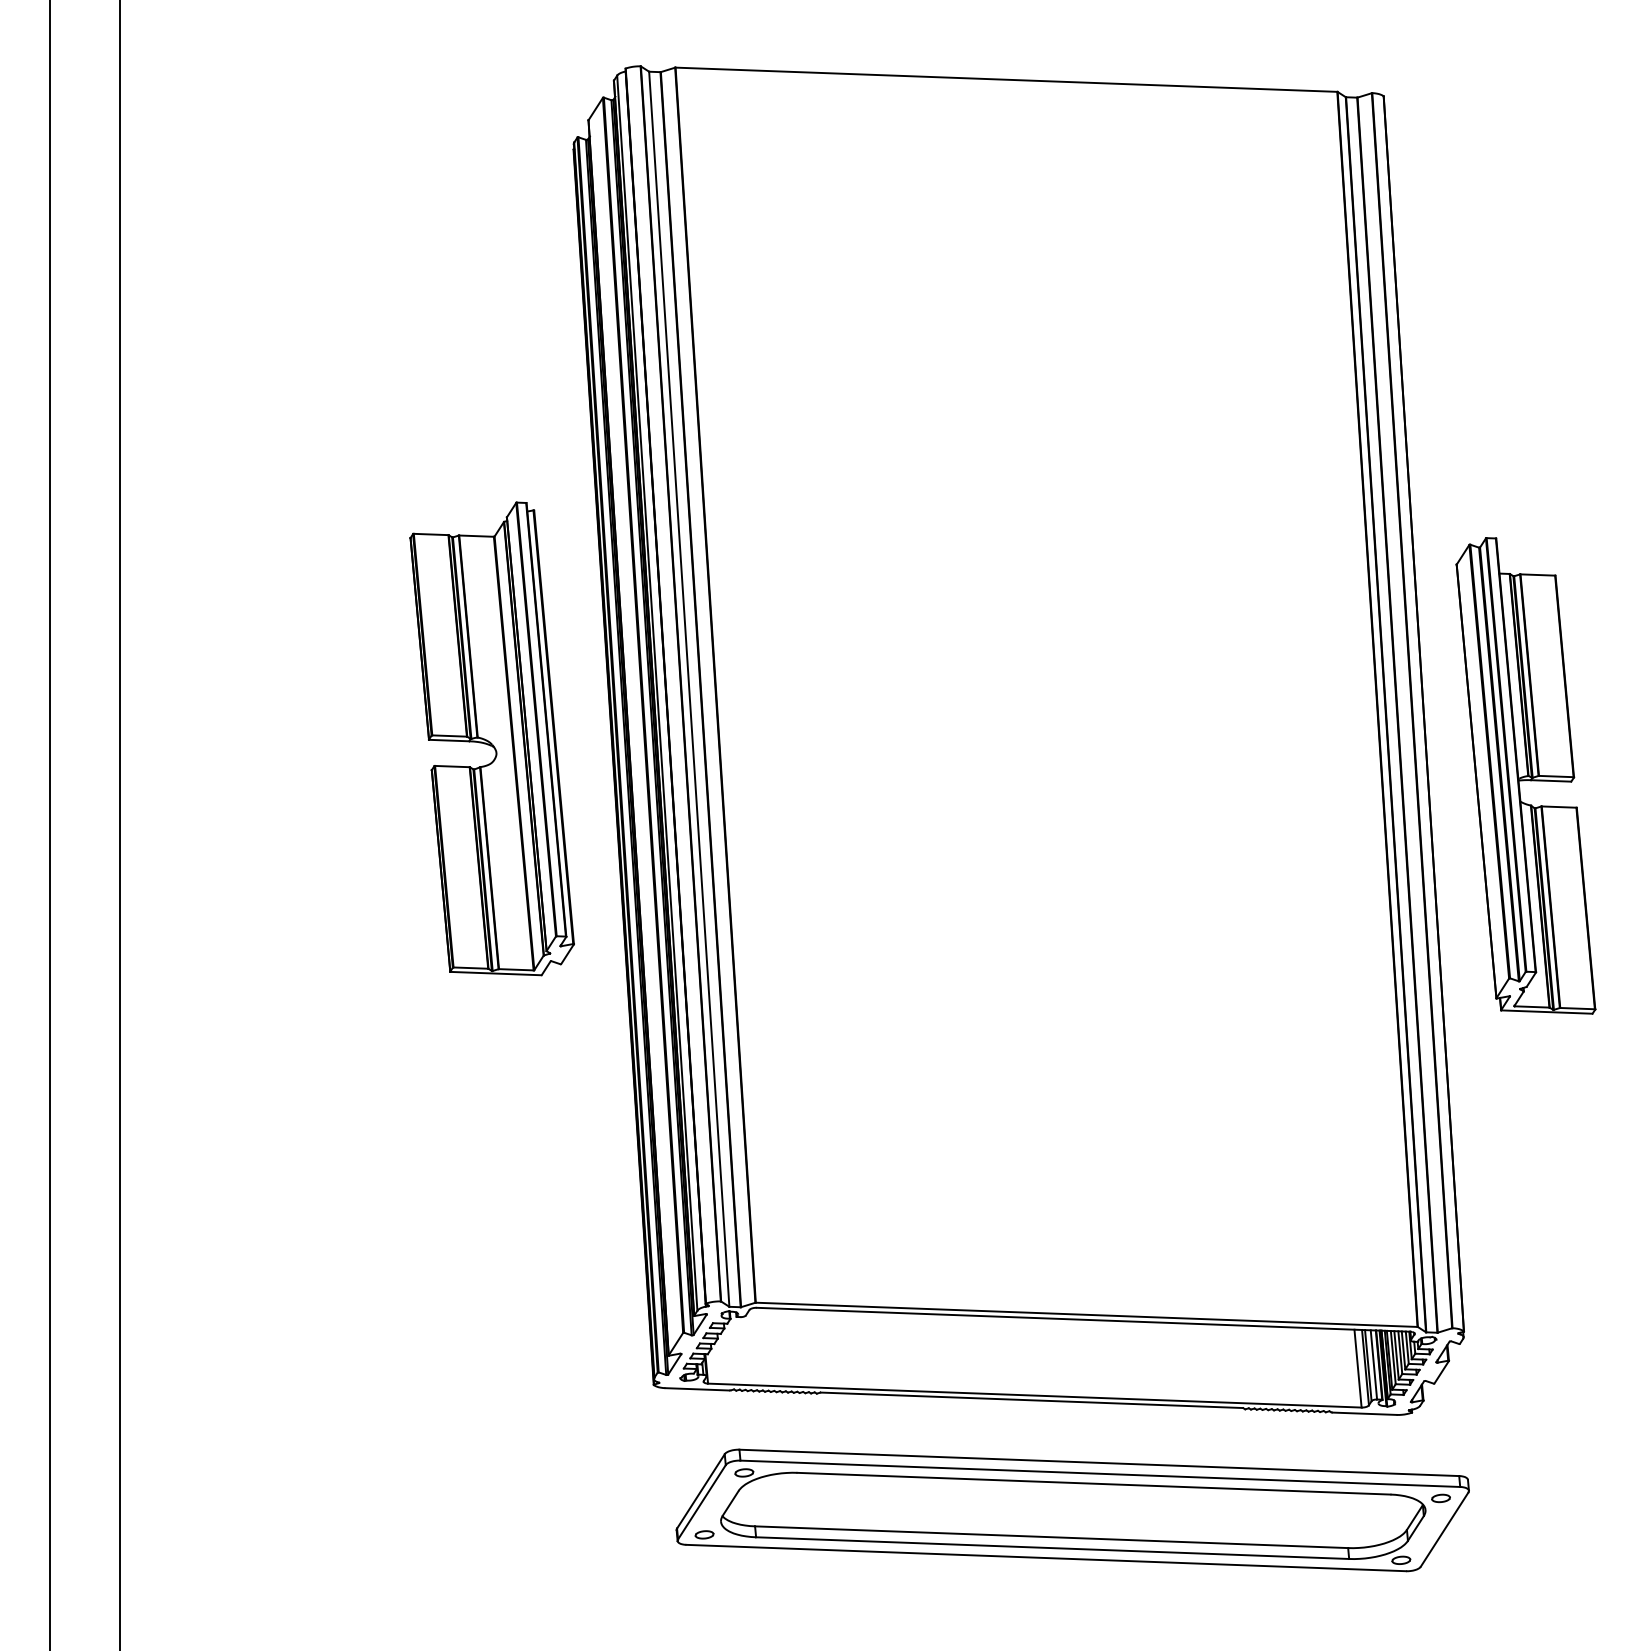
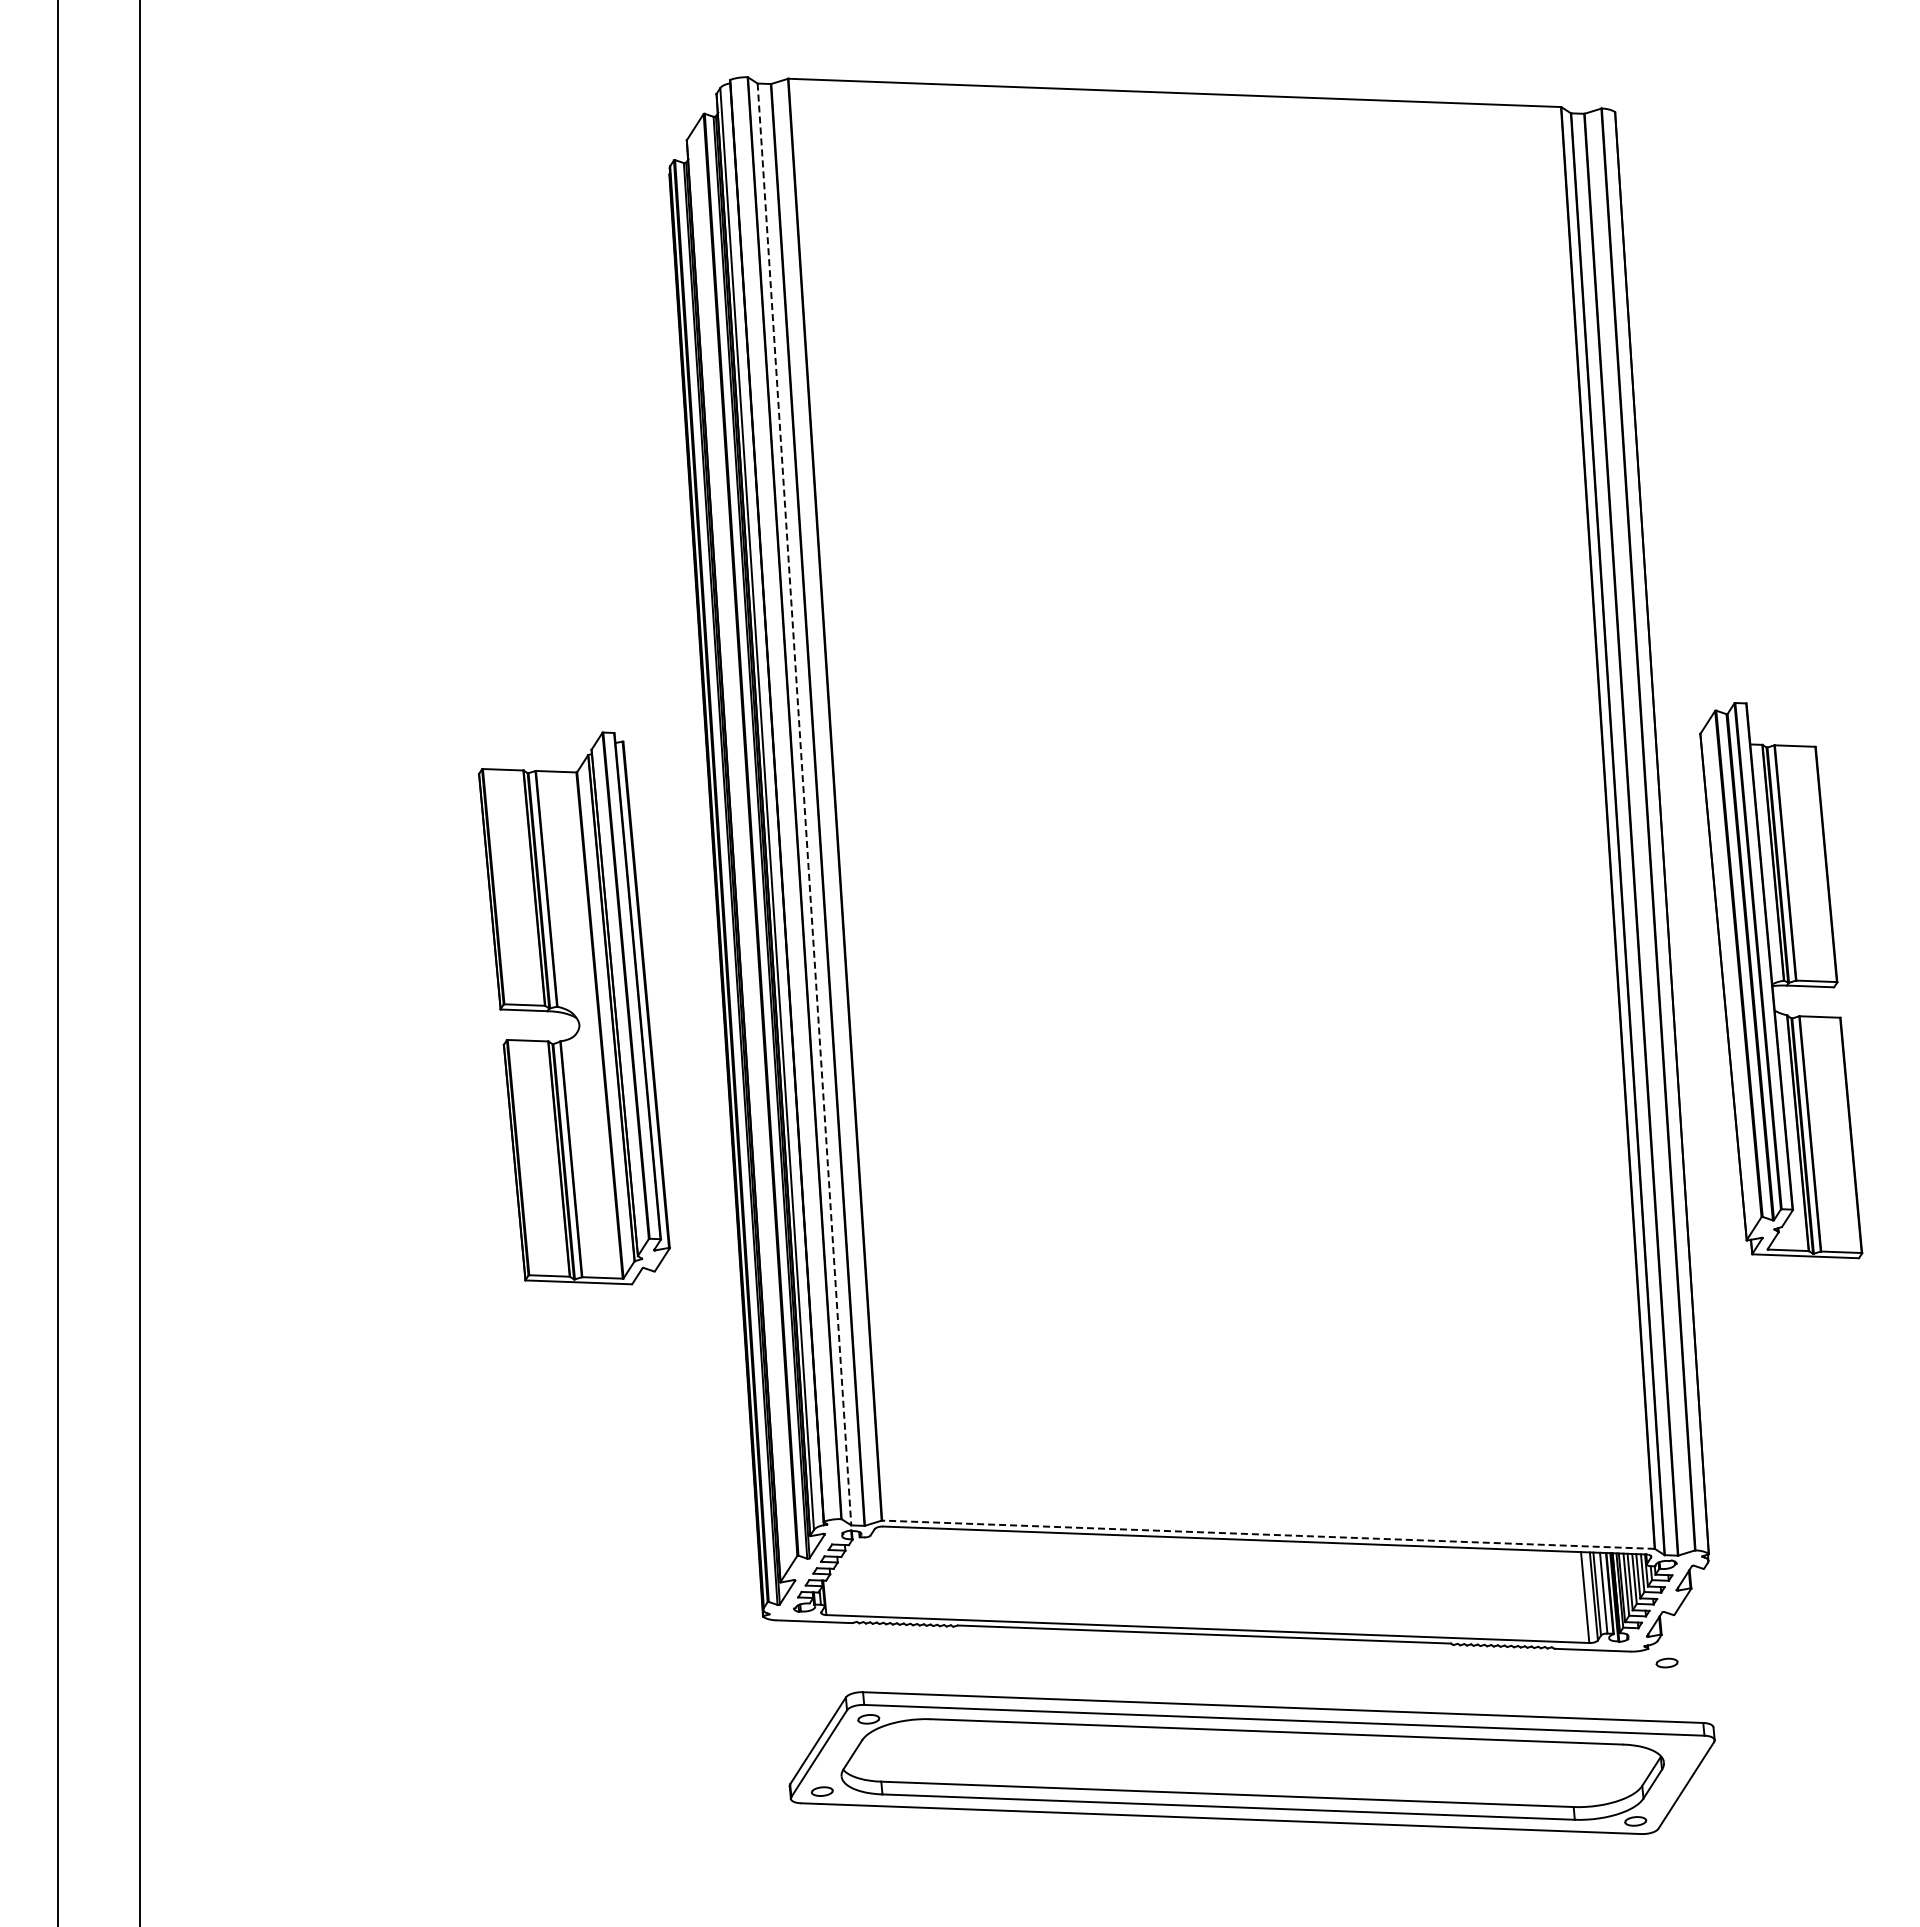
line: (689, 689) -> (804, 804), solid -> dashed
part: (492, 738) -> (574, 1008), moved
part: (1526, 775) -> (1781, 980), moved
line: (1085, 1314) -> (1267, 1534), solid -> dashed
part: (1440, 1497) -> (1666, 1662), moved

